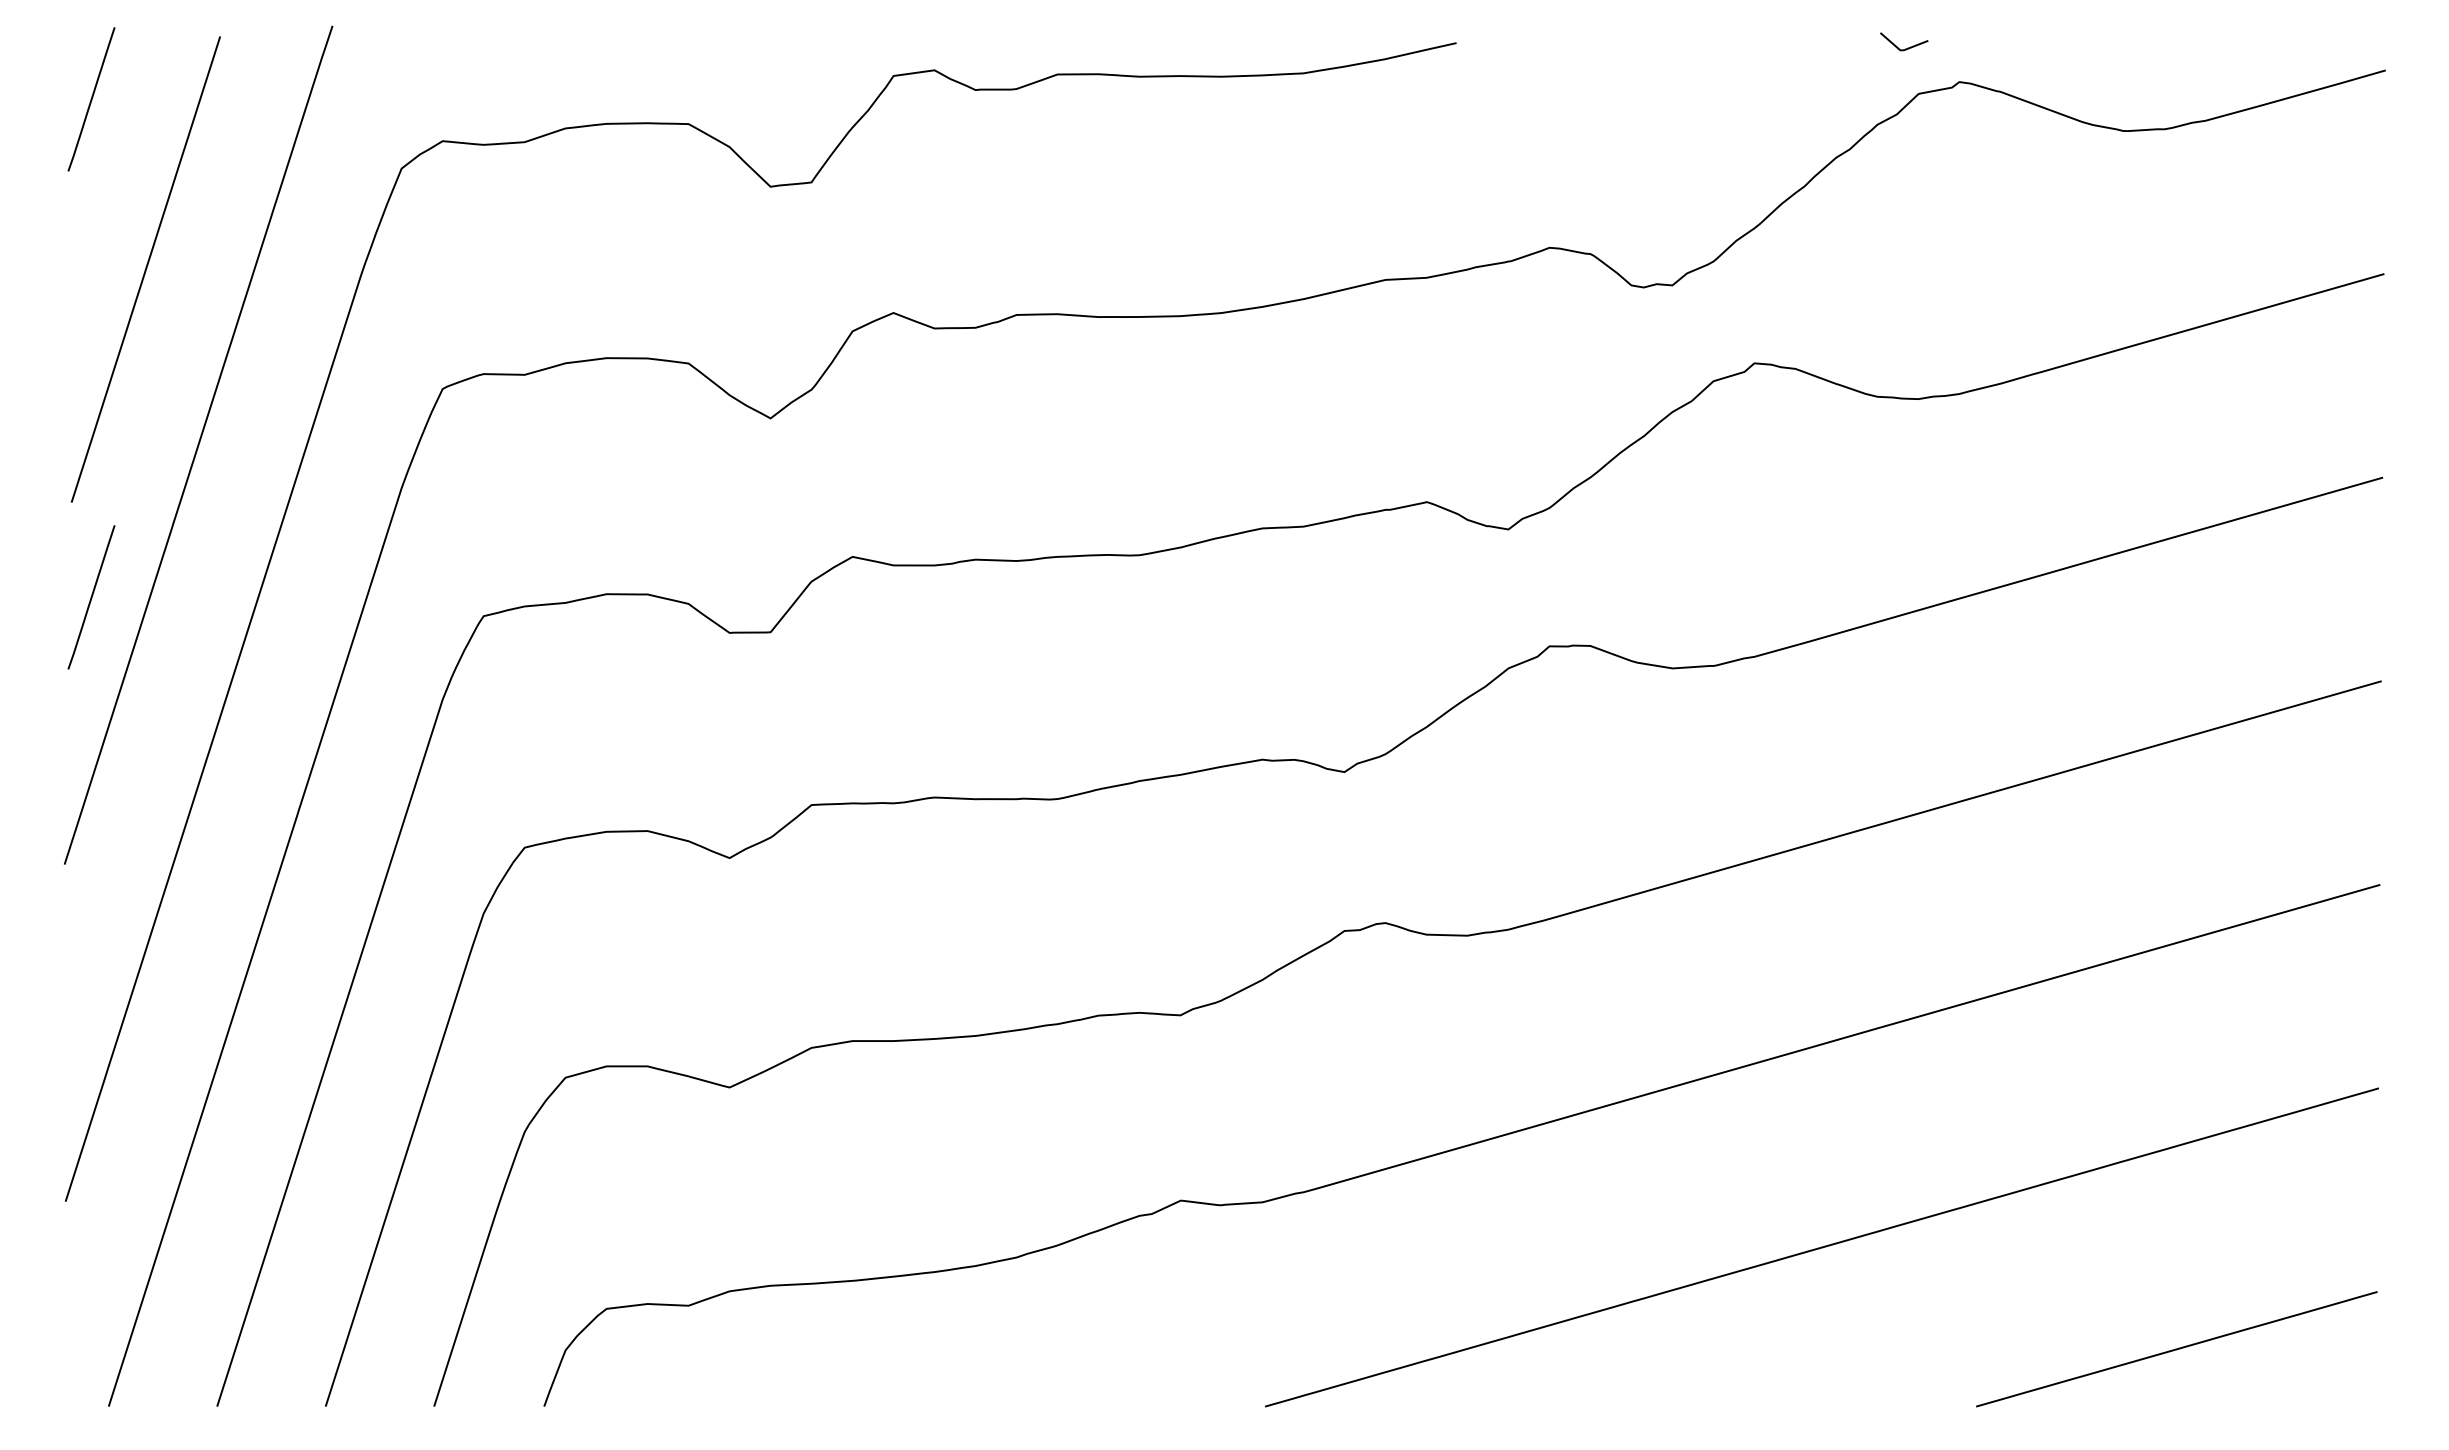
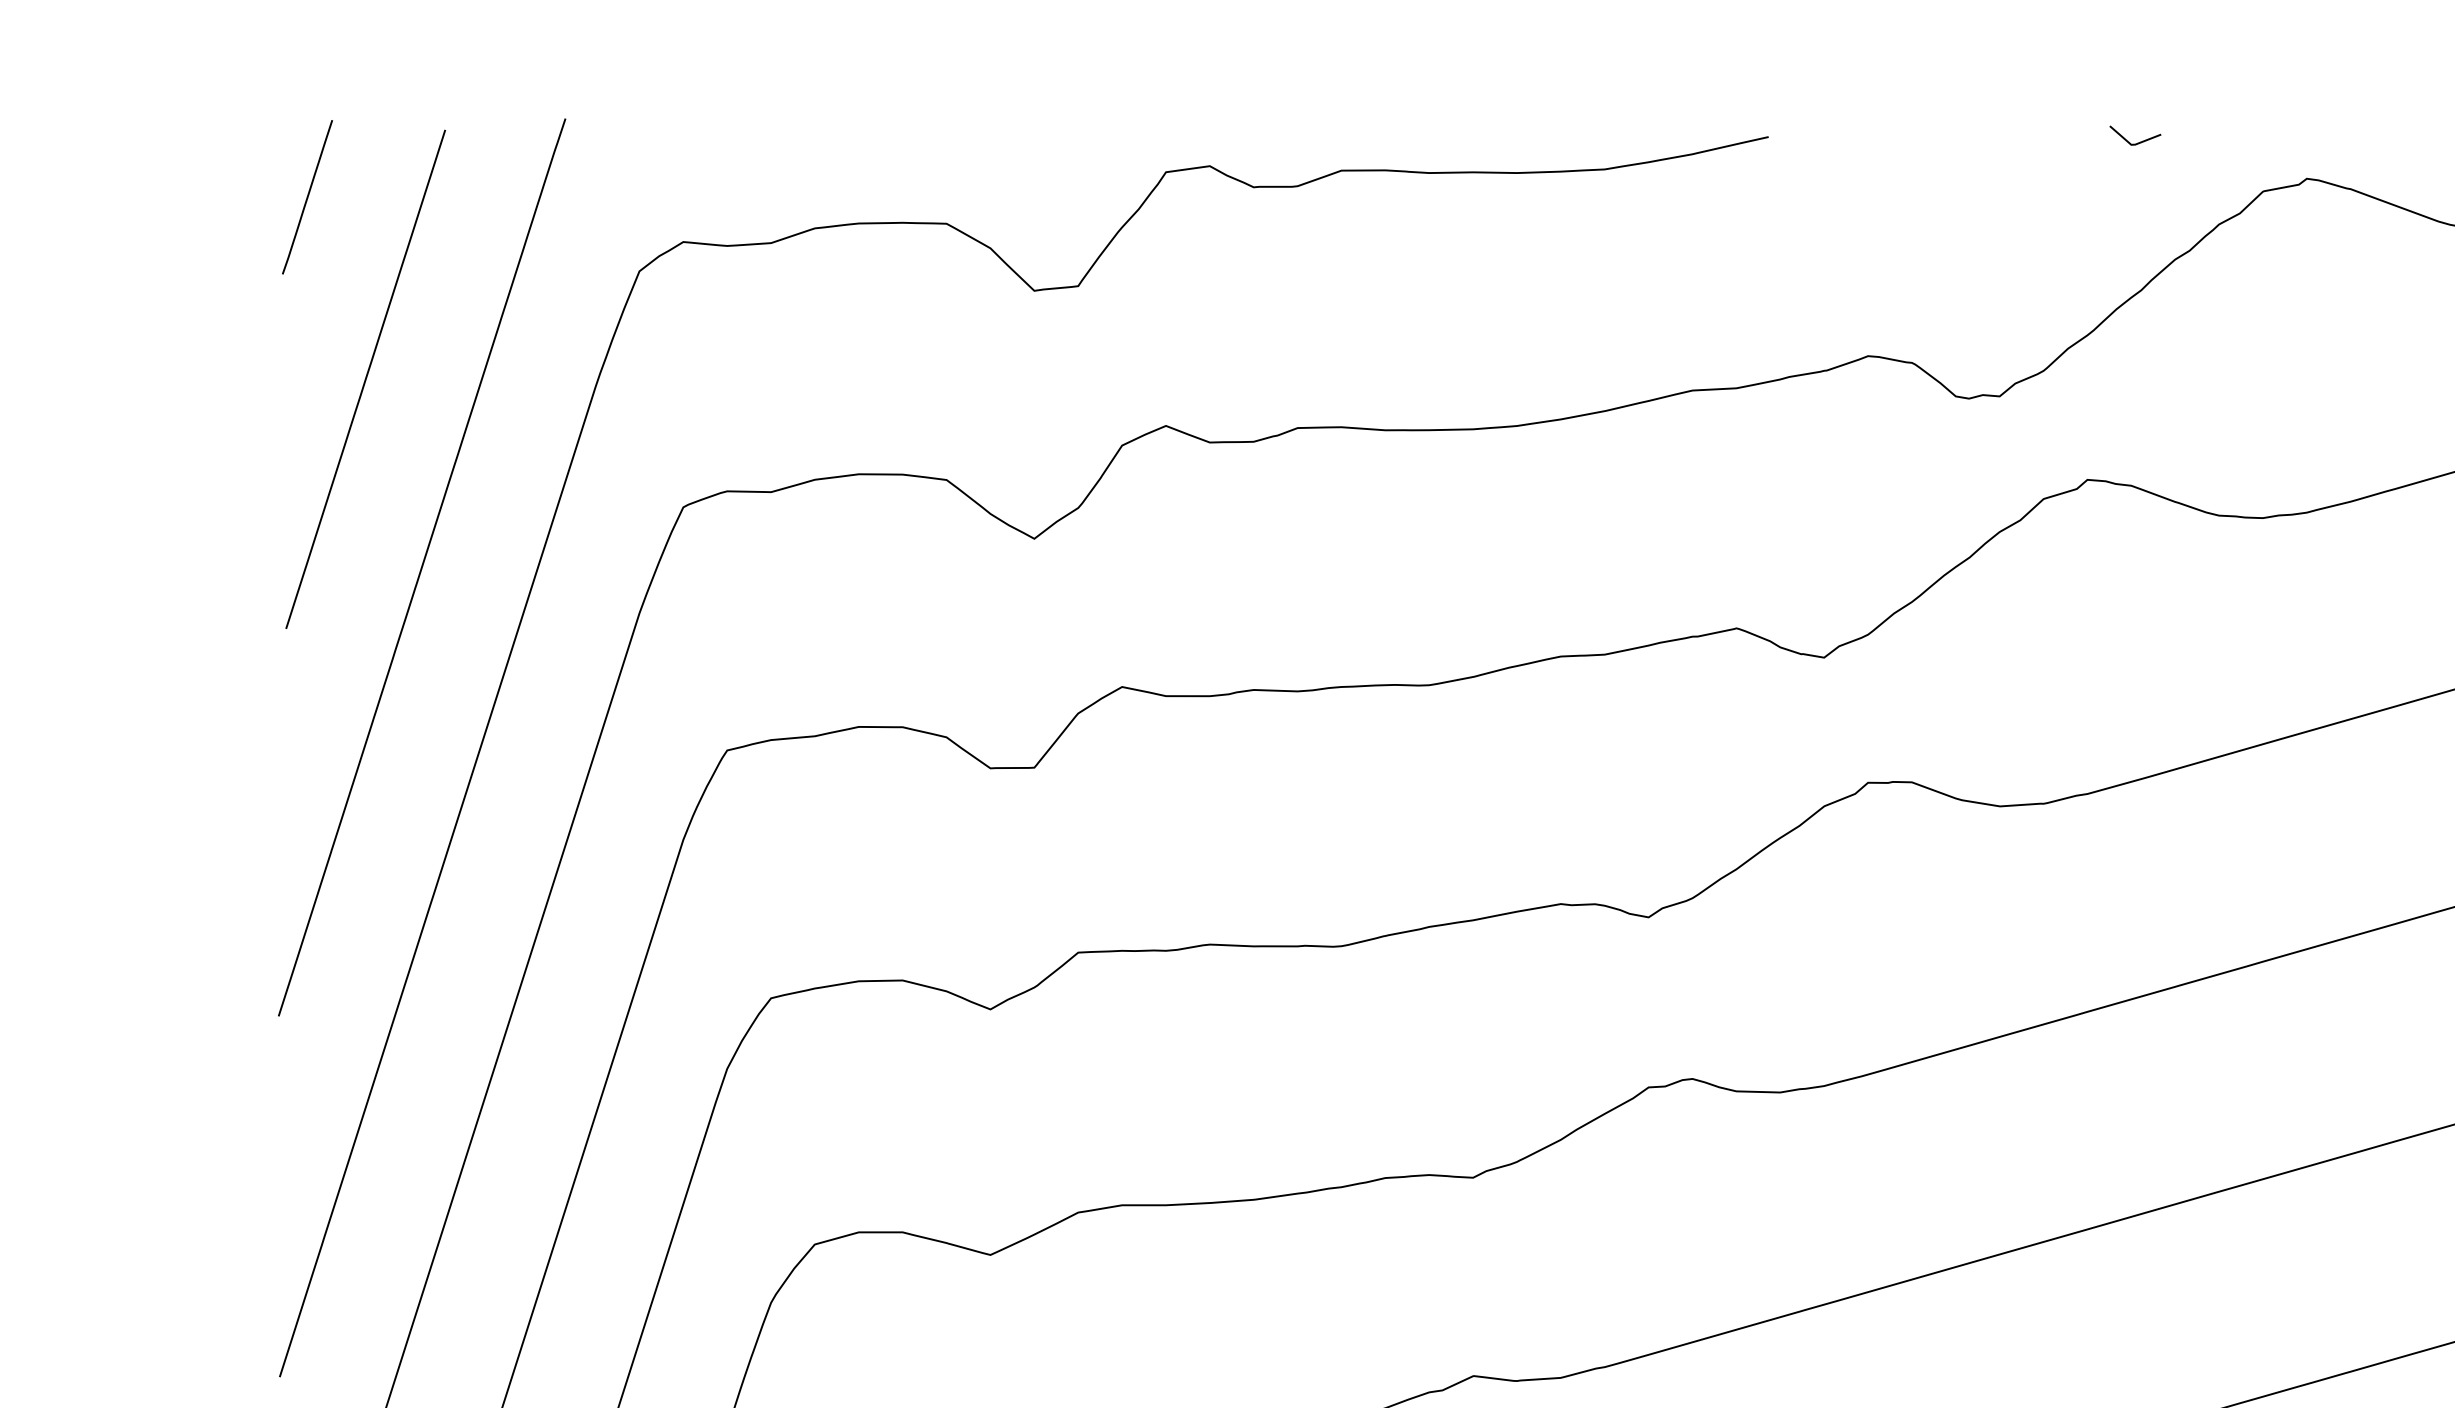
line: (1907, 47) -> (2138, 141), moved
line: (91, 597) -> (307, 730), removed

